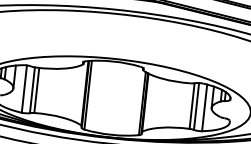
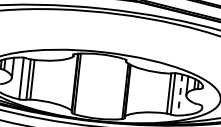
line: (204, 108) -> (180, 95), solid -> dashed

